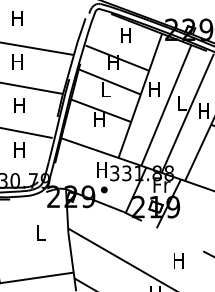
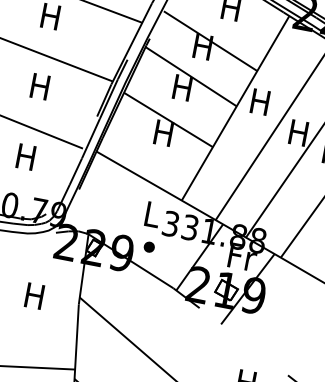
text: (105, 89) -> (181, 87), L -> H
text: (181, 103) -> (298, 133), L -> H
text: (101, 169) -> (151, 213), H -> L
text: (40, 232) -> (34, 295), L -> H

